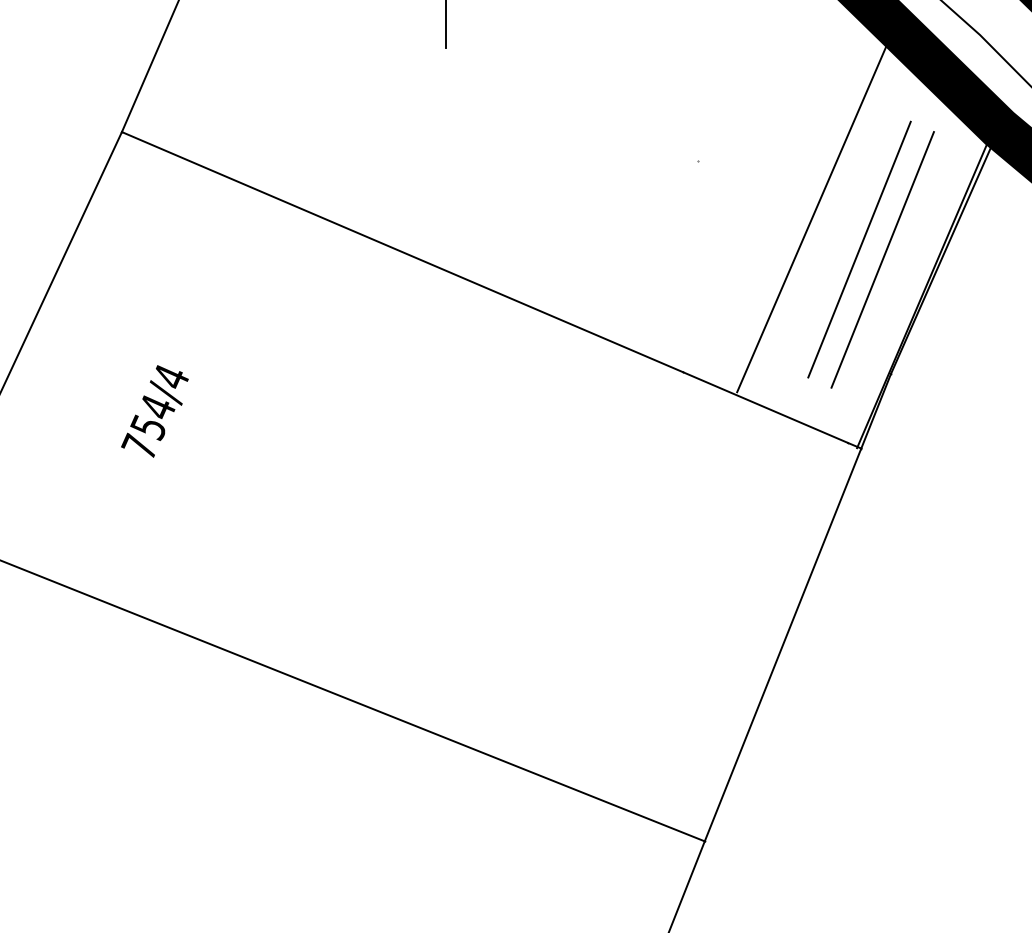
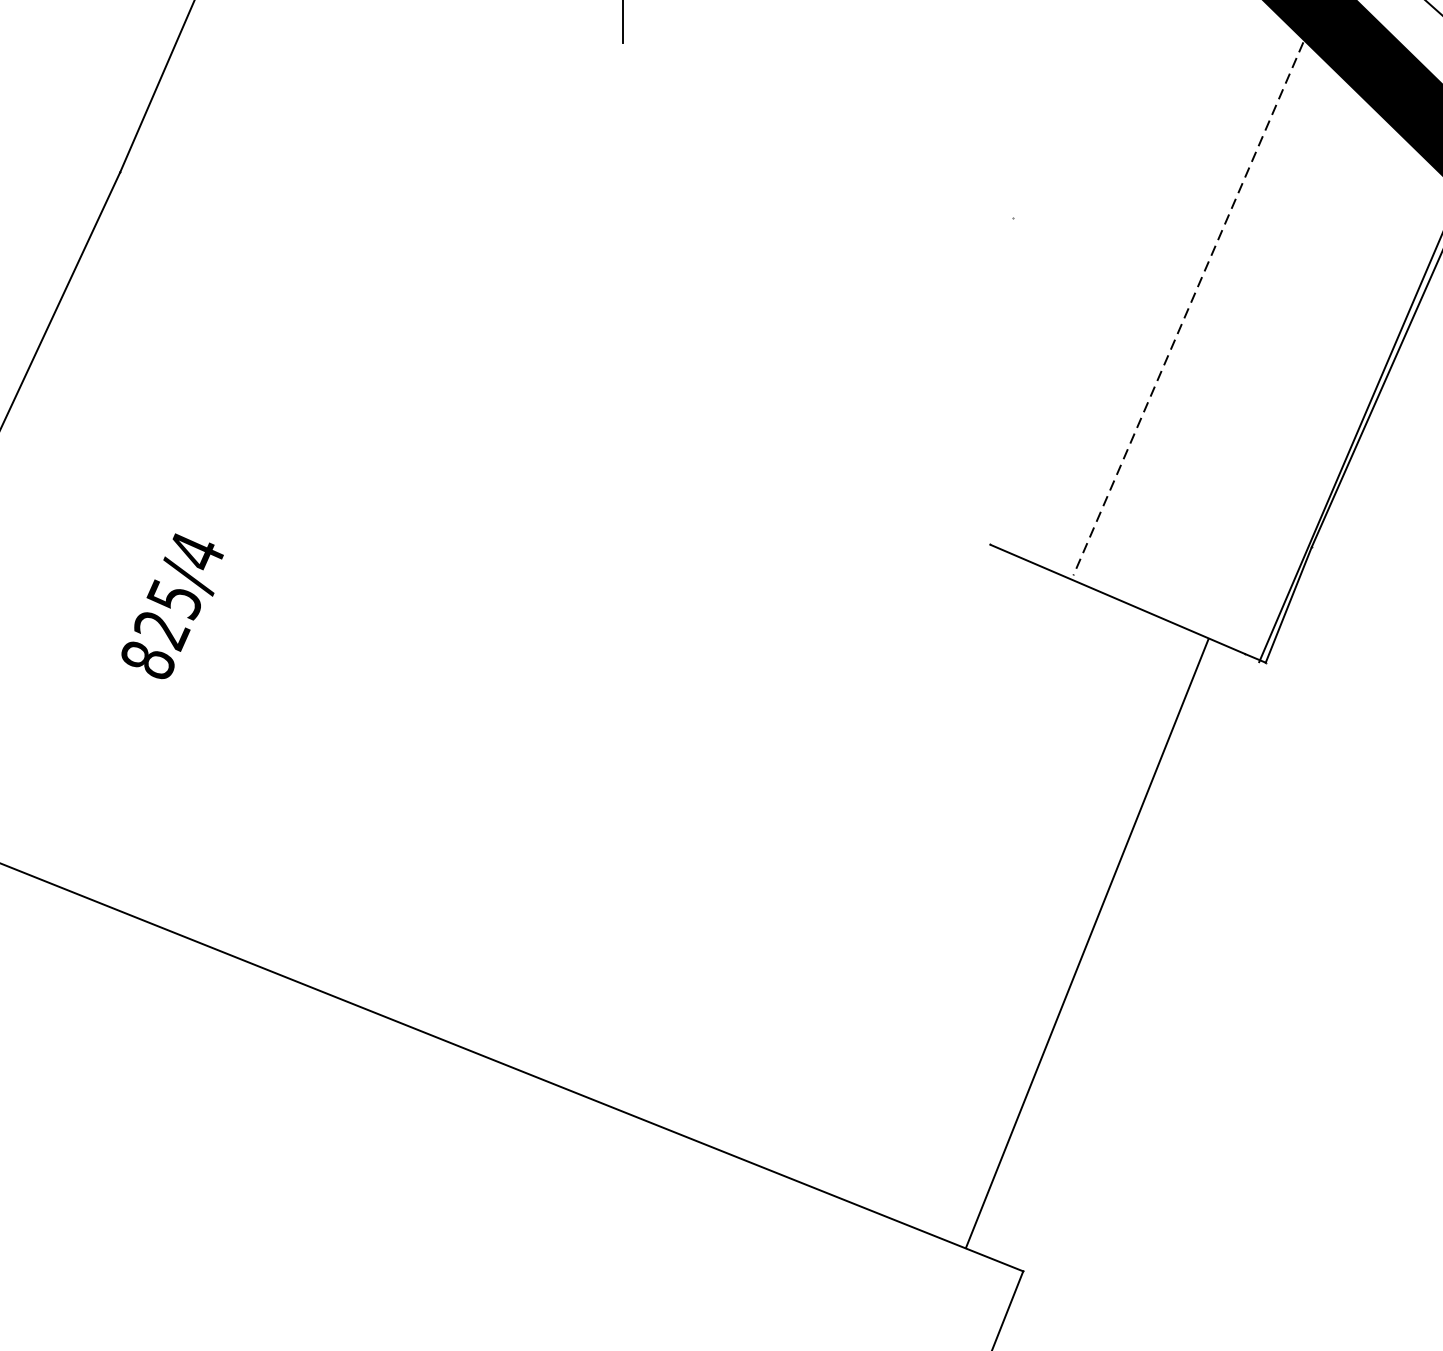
line: (813, 215) -> (1191, 301), solid -> dashed
hatch: (859, 249) -> (1262, 354), removed
line: (402, 252) -> (554, 358), removed
hatch: (882, 259) -> (1298, 369), removed
text: (148, 426) -> (161, 628), 754/4 -> 825/4
line: (782, 644) -> (1086, 943), moved

